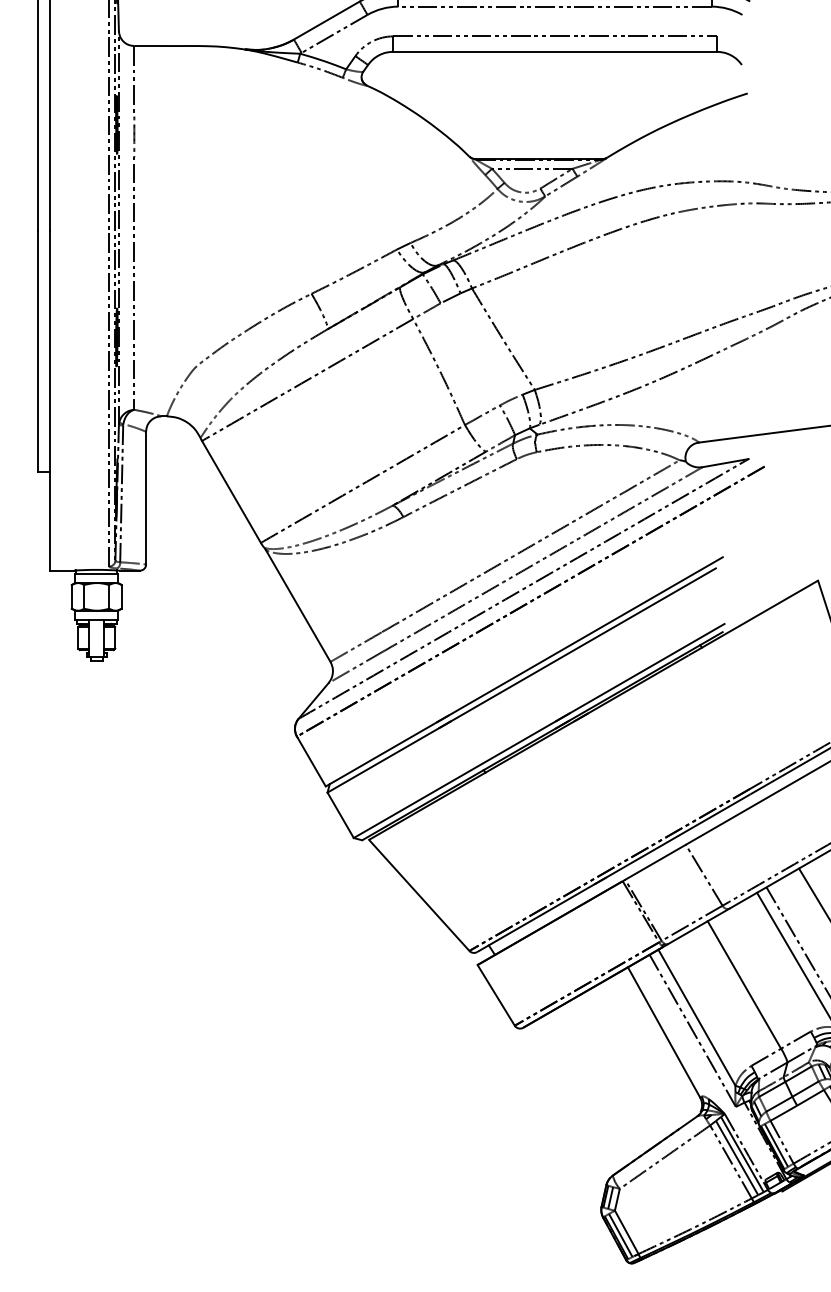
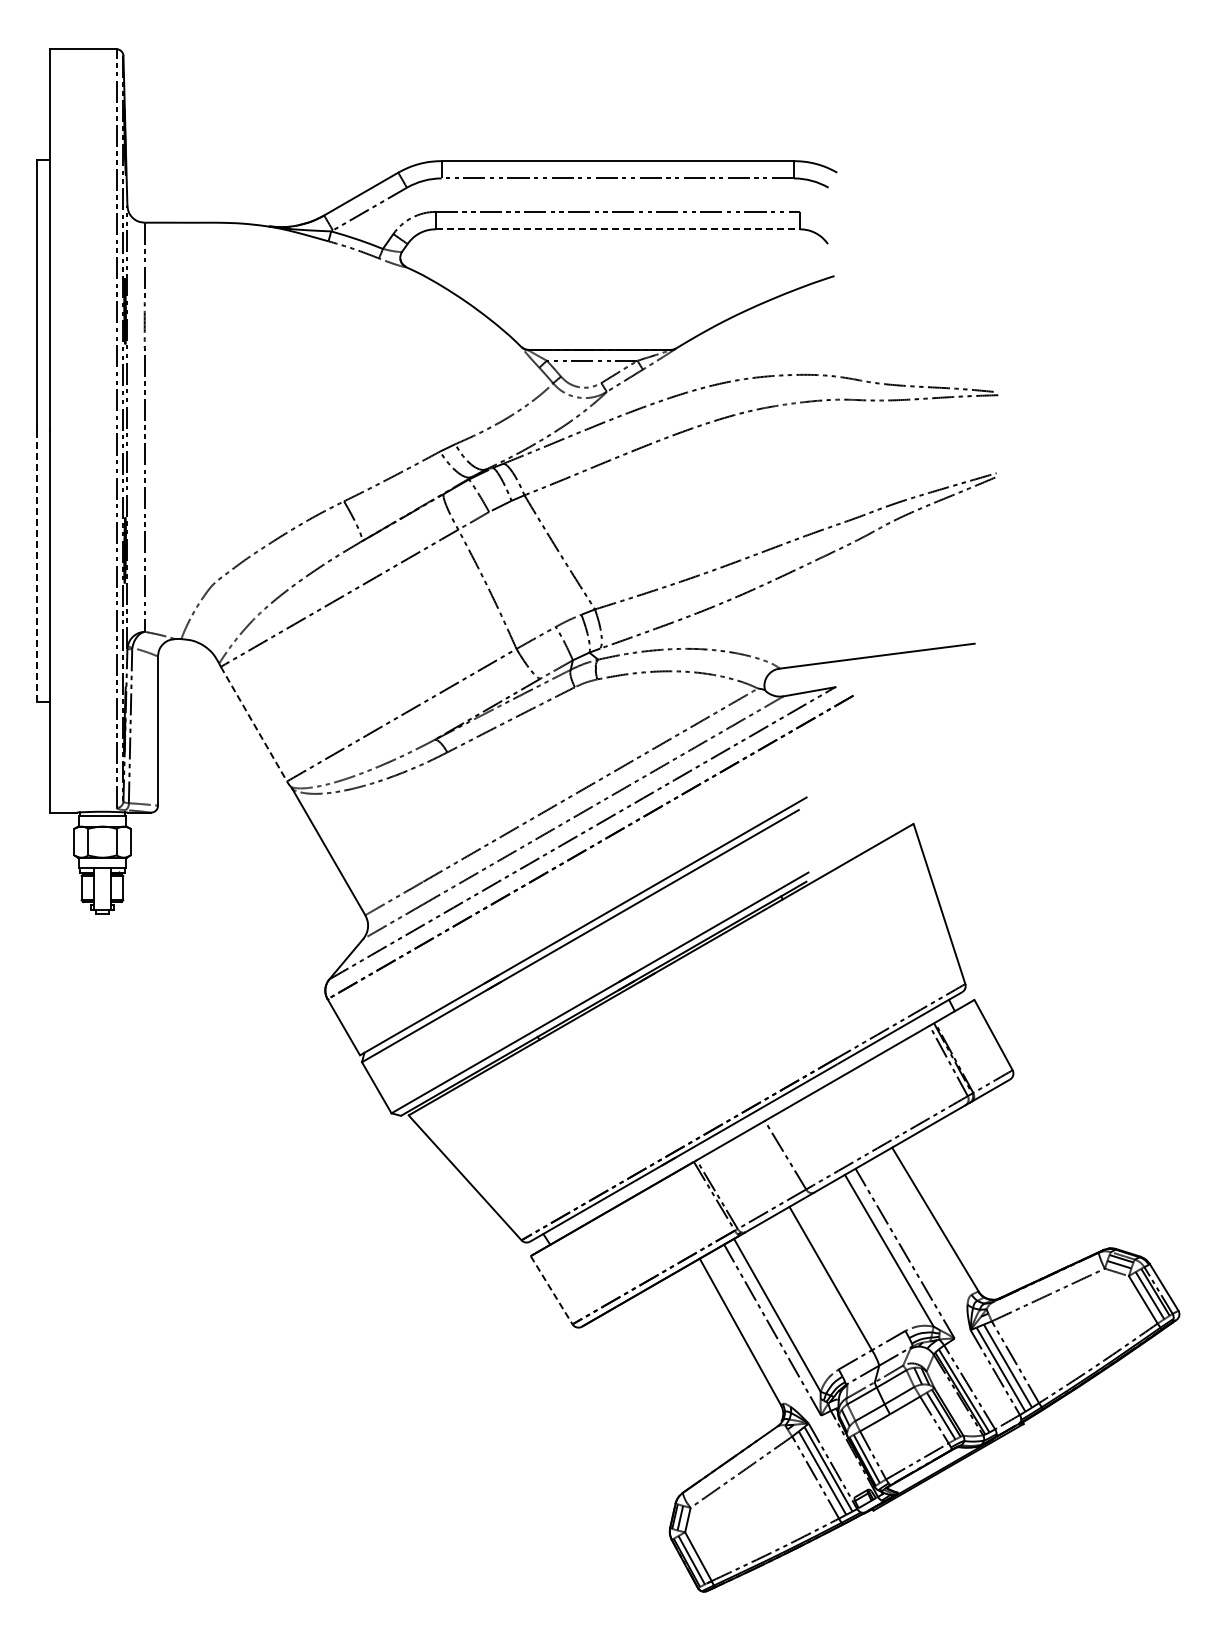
line: (554, 52) -> (617, 229), solid -> dashed
line: (38, 351) -> (36, 566), solid -> dashed
line: (231, 492) -> (254, 724), solid -> dashed
line: (496, 995) -> (551, 1290), solid -> dashed

